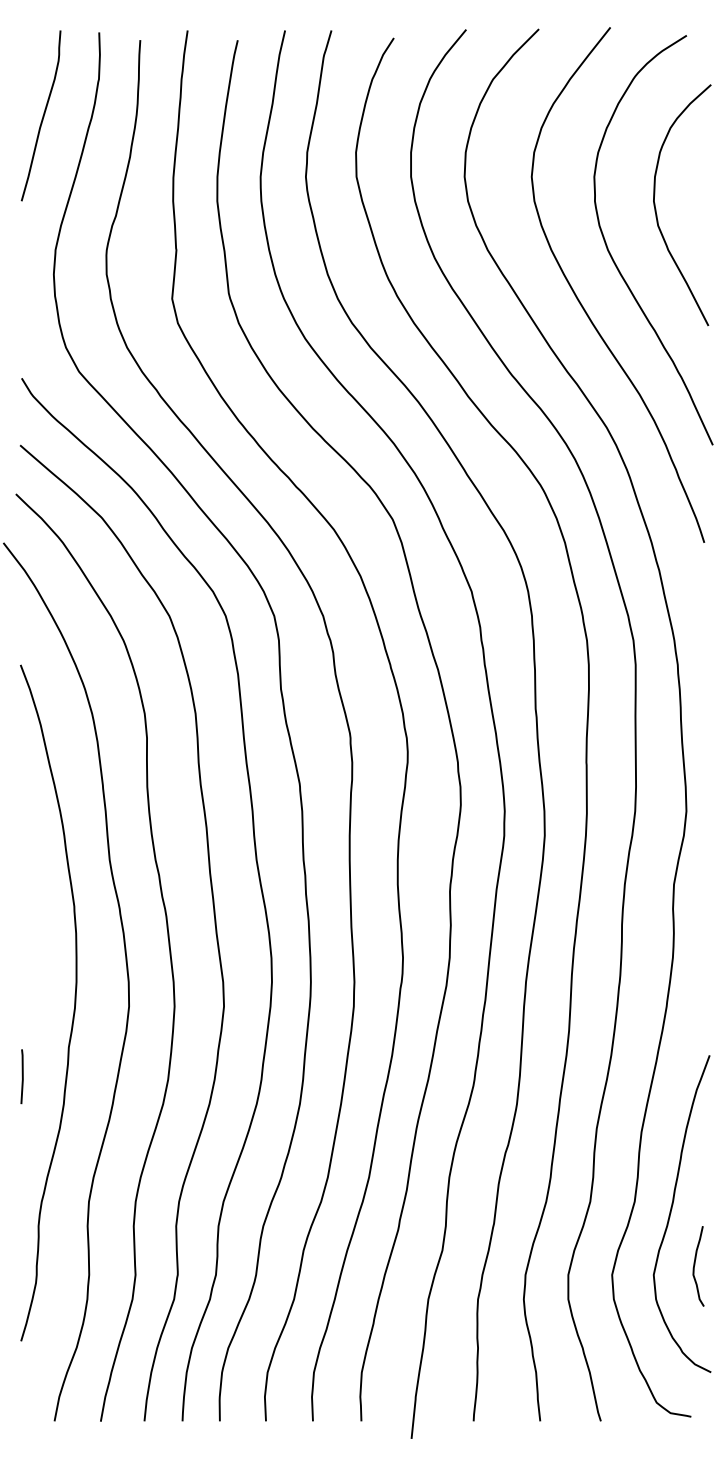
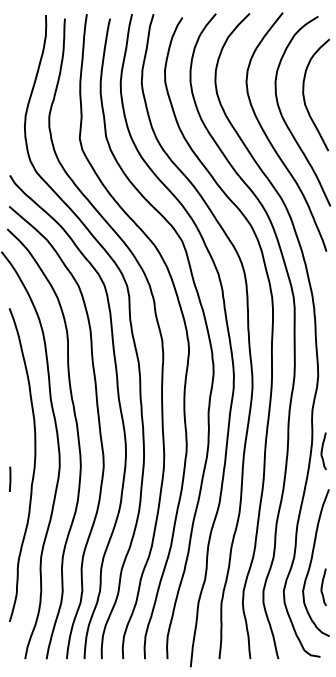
curve: (42, 115) -> (19, 53), removed
curve: (695, 973) -> (322, 451), added
line: (22, 1075) -> (10, 478), moved

